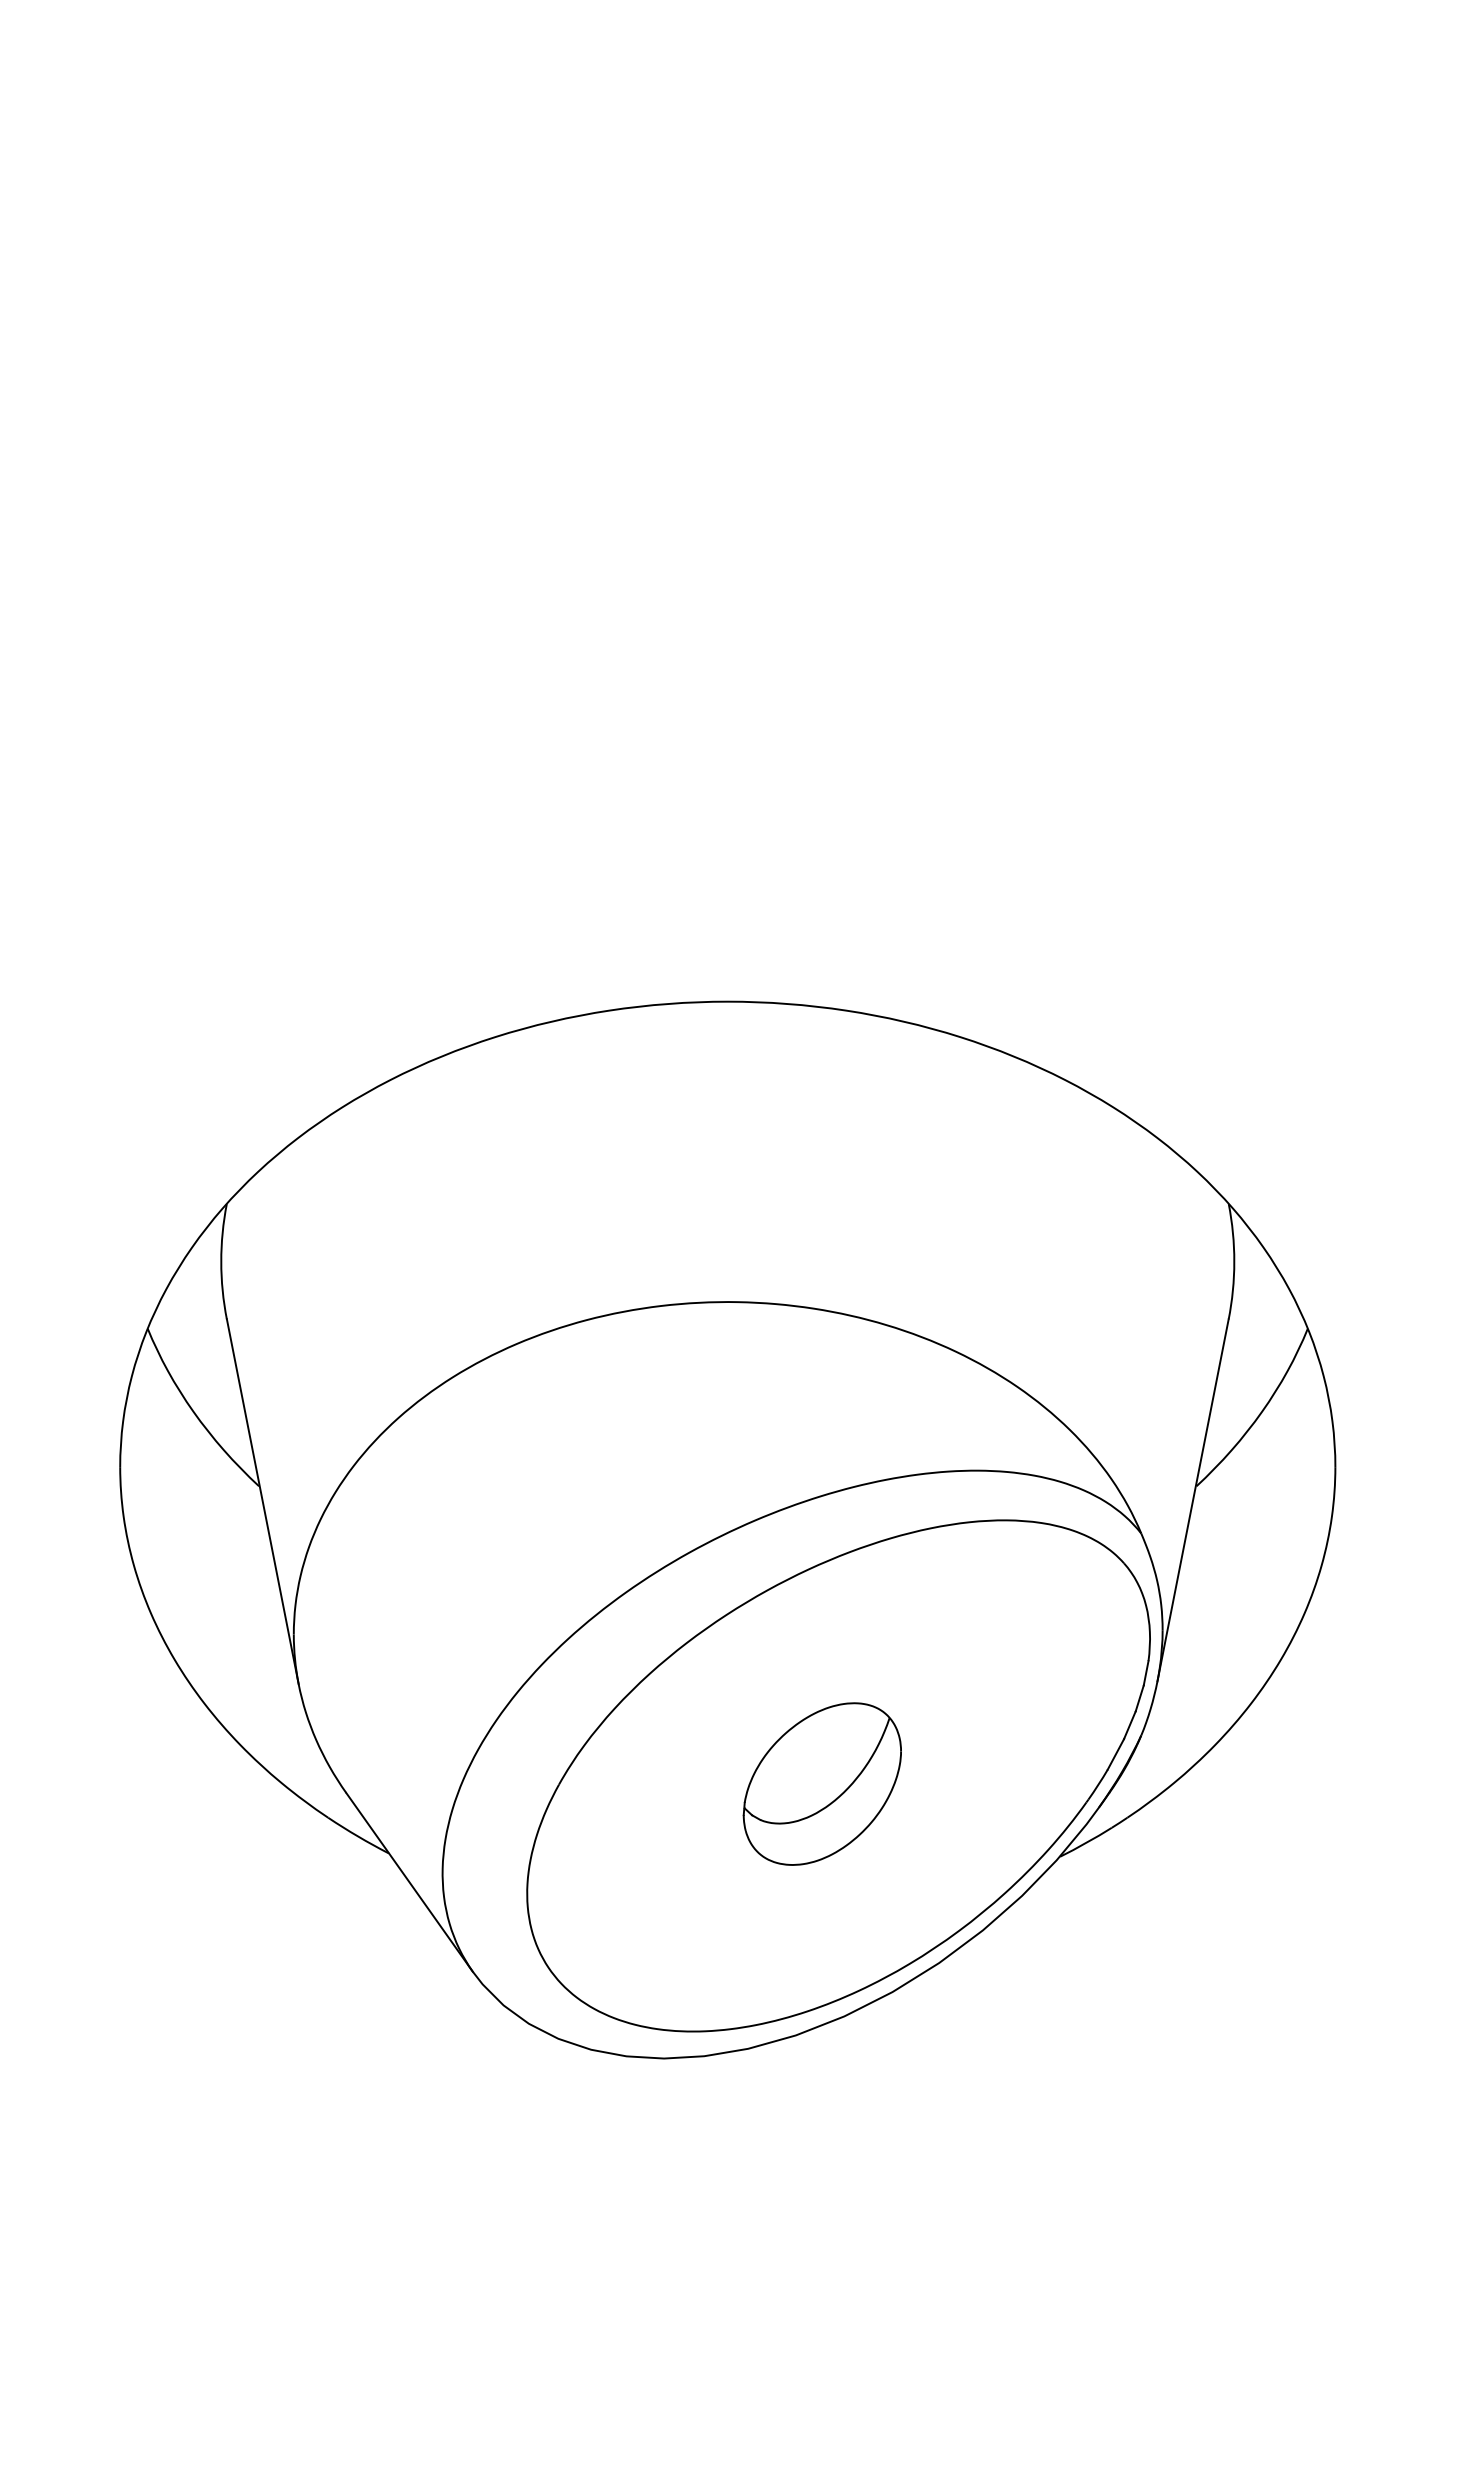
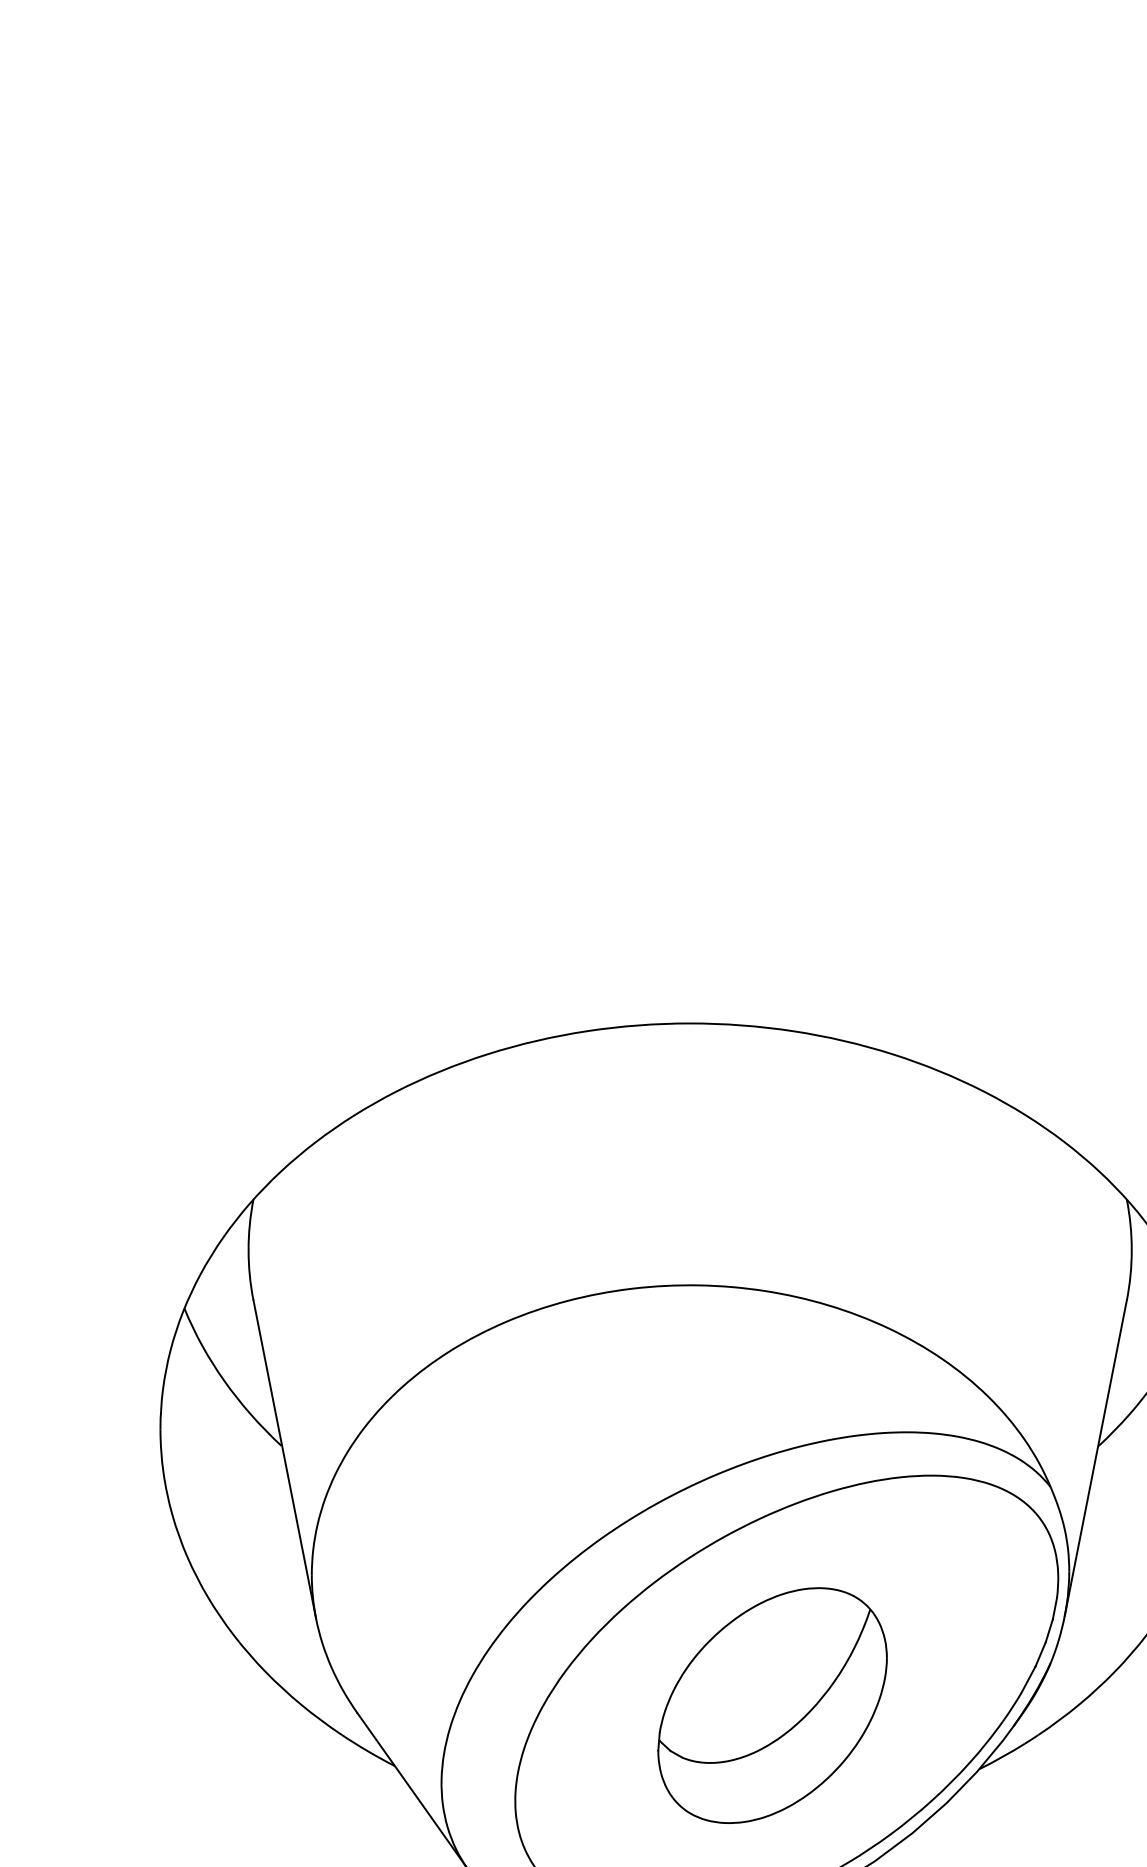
part: (822, 1783) -> (772, 1705), size x1.67

